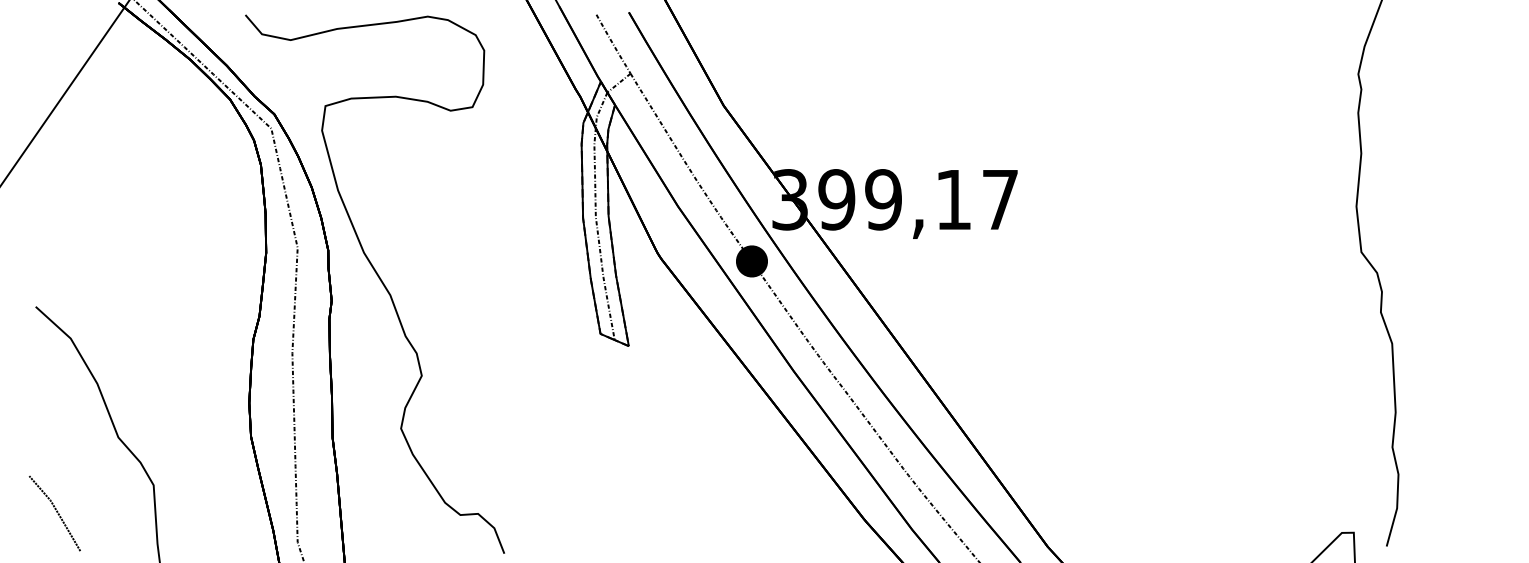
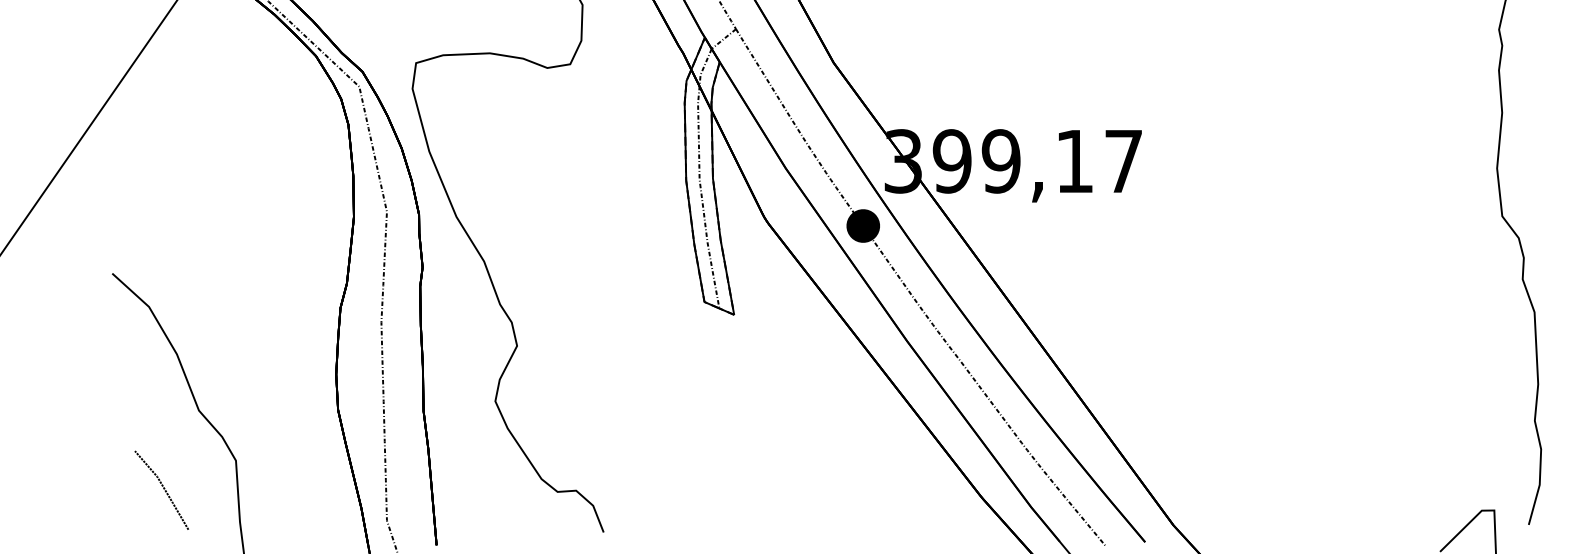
line: (56, 512) -> (163, 489), moved

